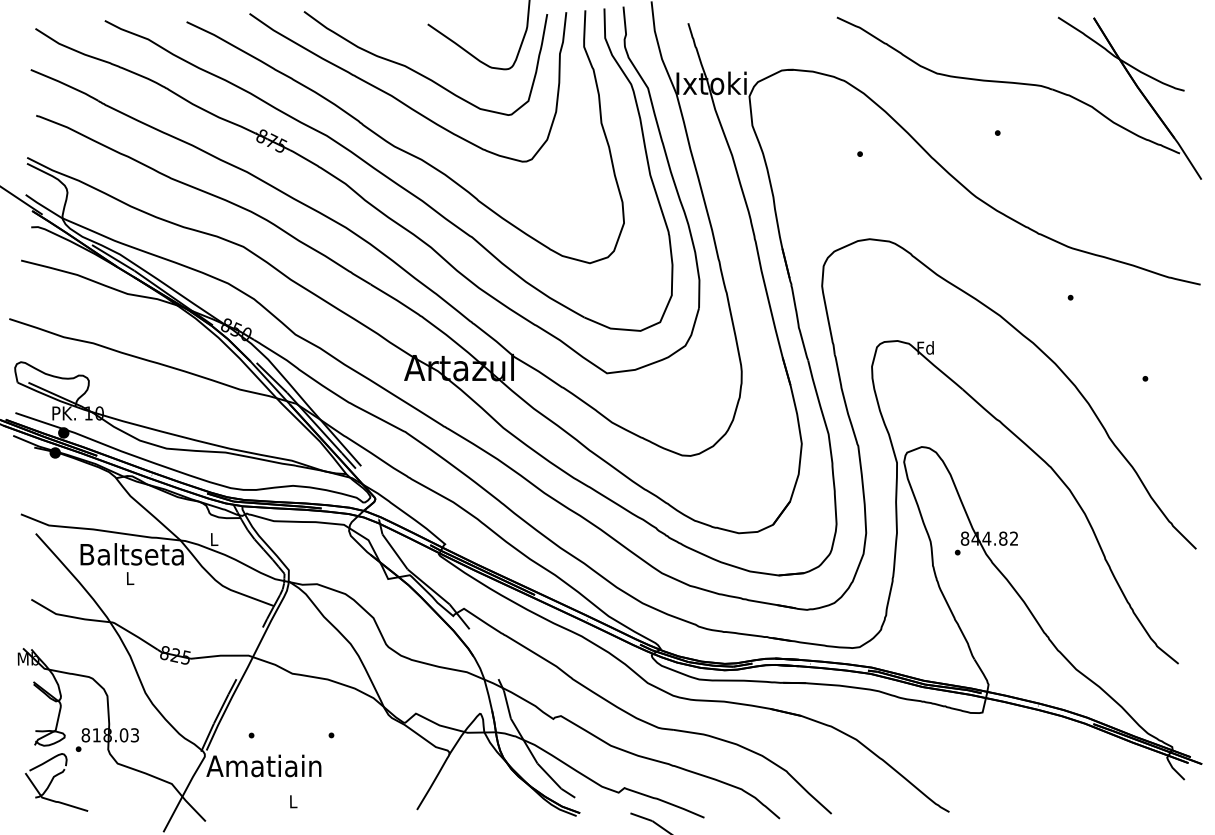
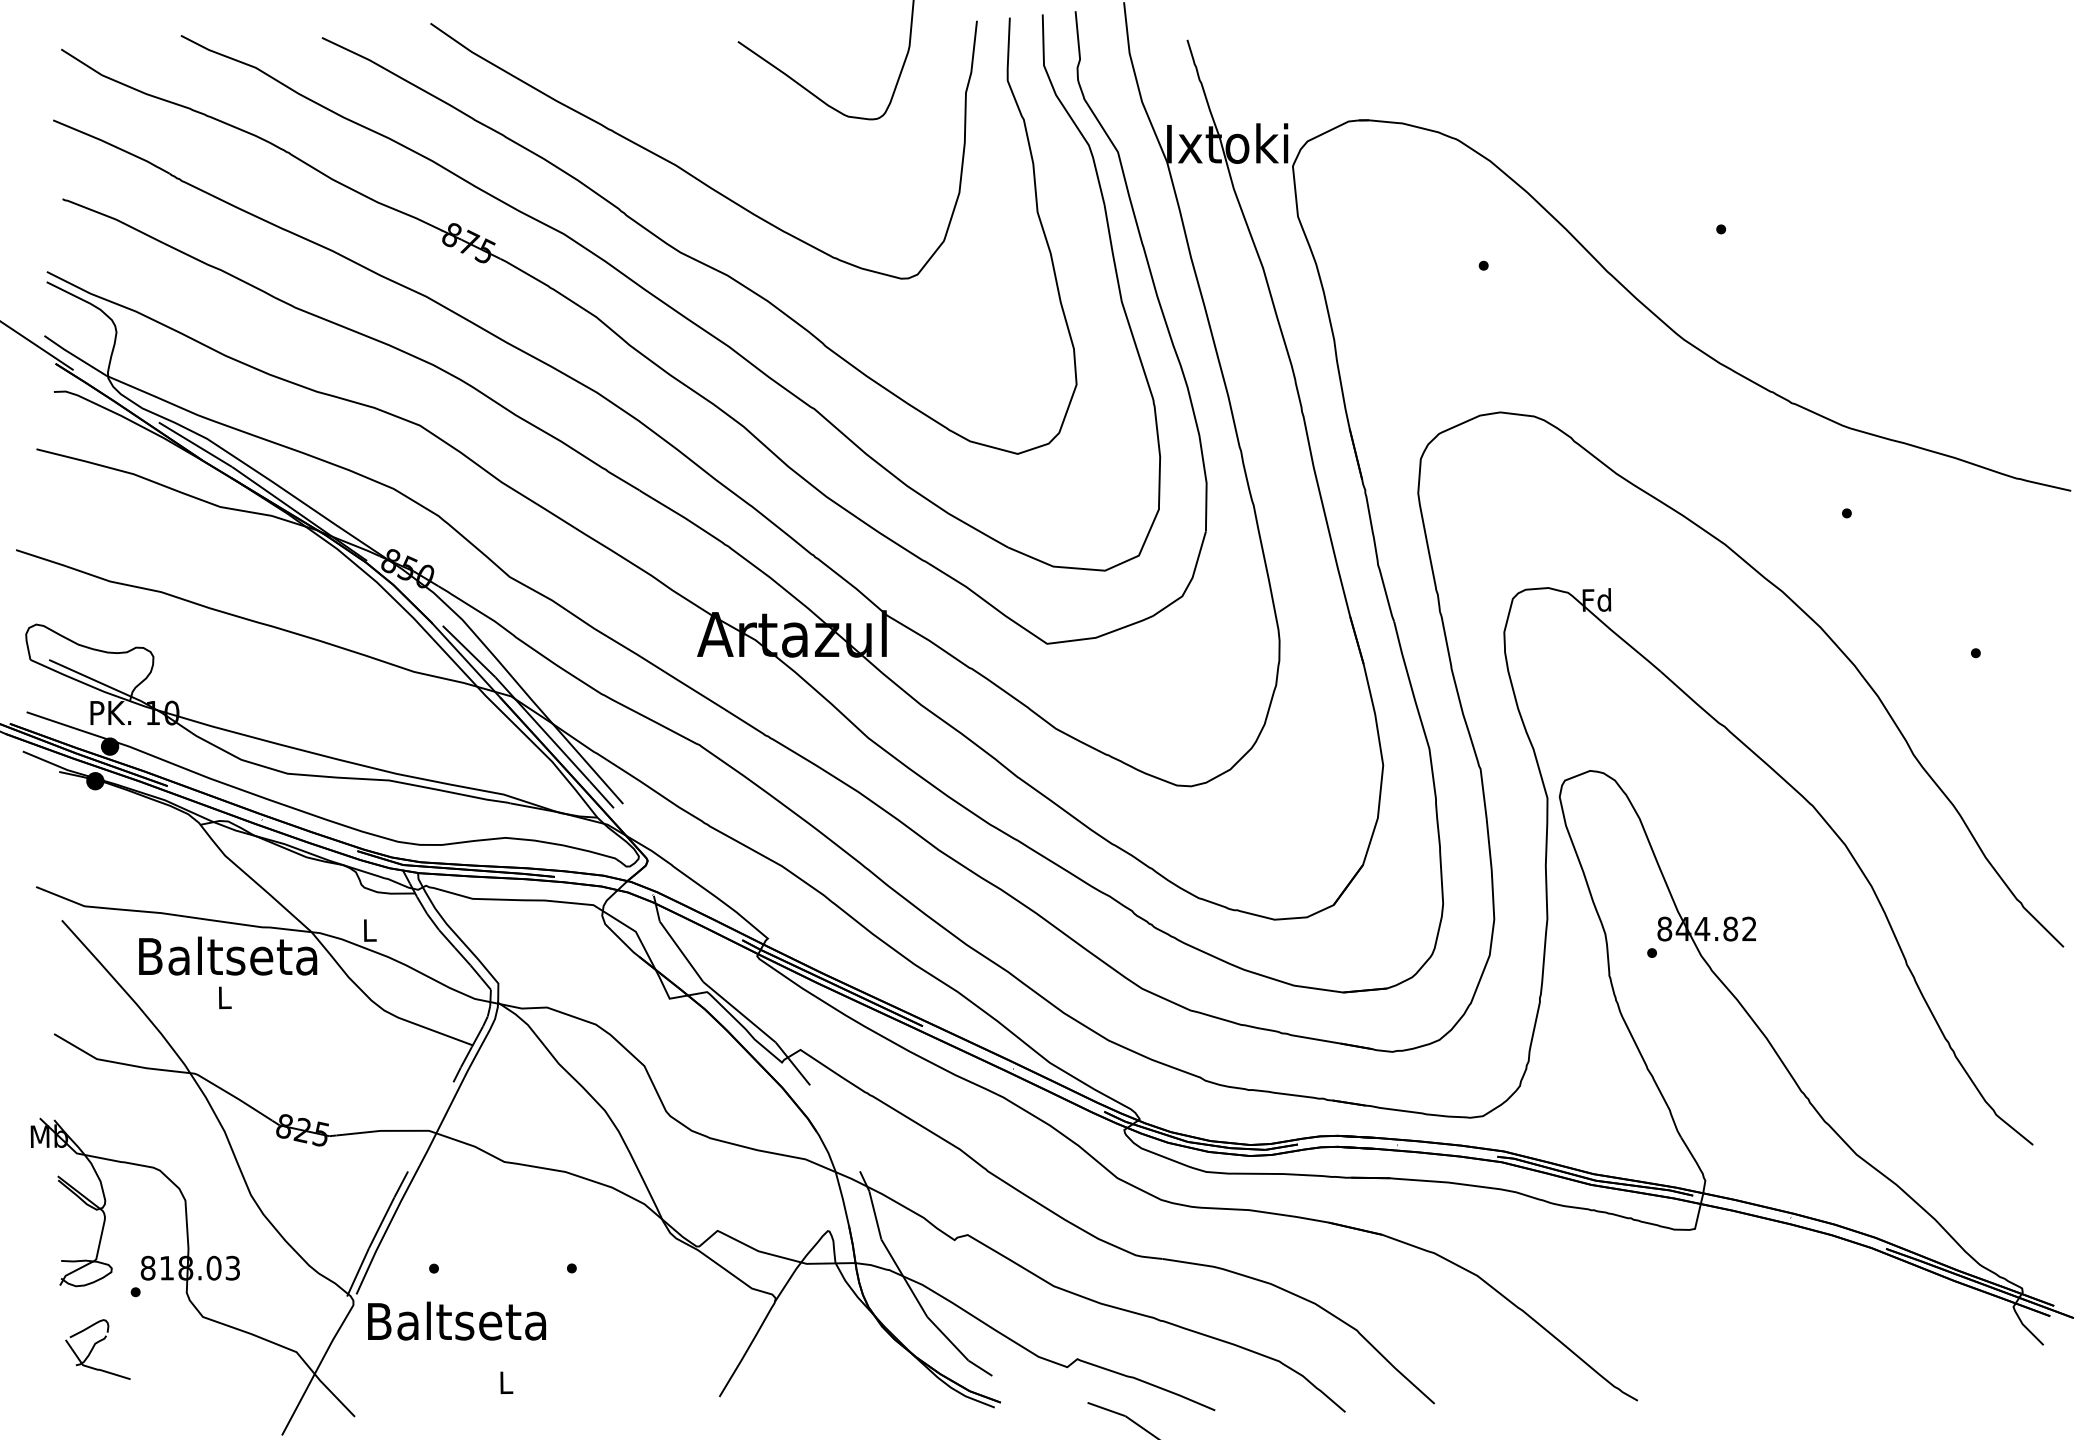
curve: (421, 73) -> (727, 126), removed
part: (1018, 84) -> (1756, 145), removed
text: (263, 765) -> (454, 1320), Amatiain -> Baltseta
part: (56, 782) -> (97, 1349), size x0.6

